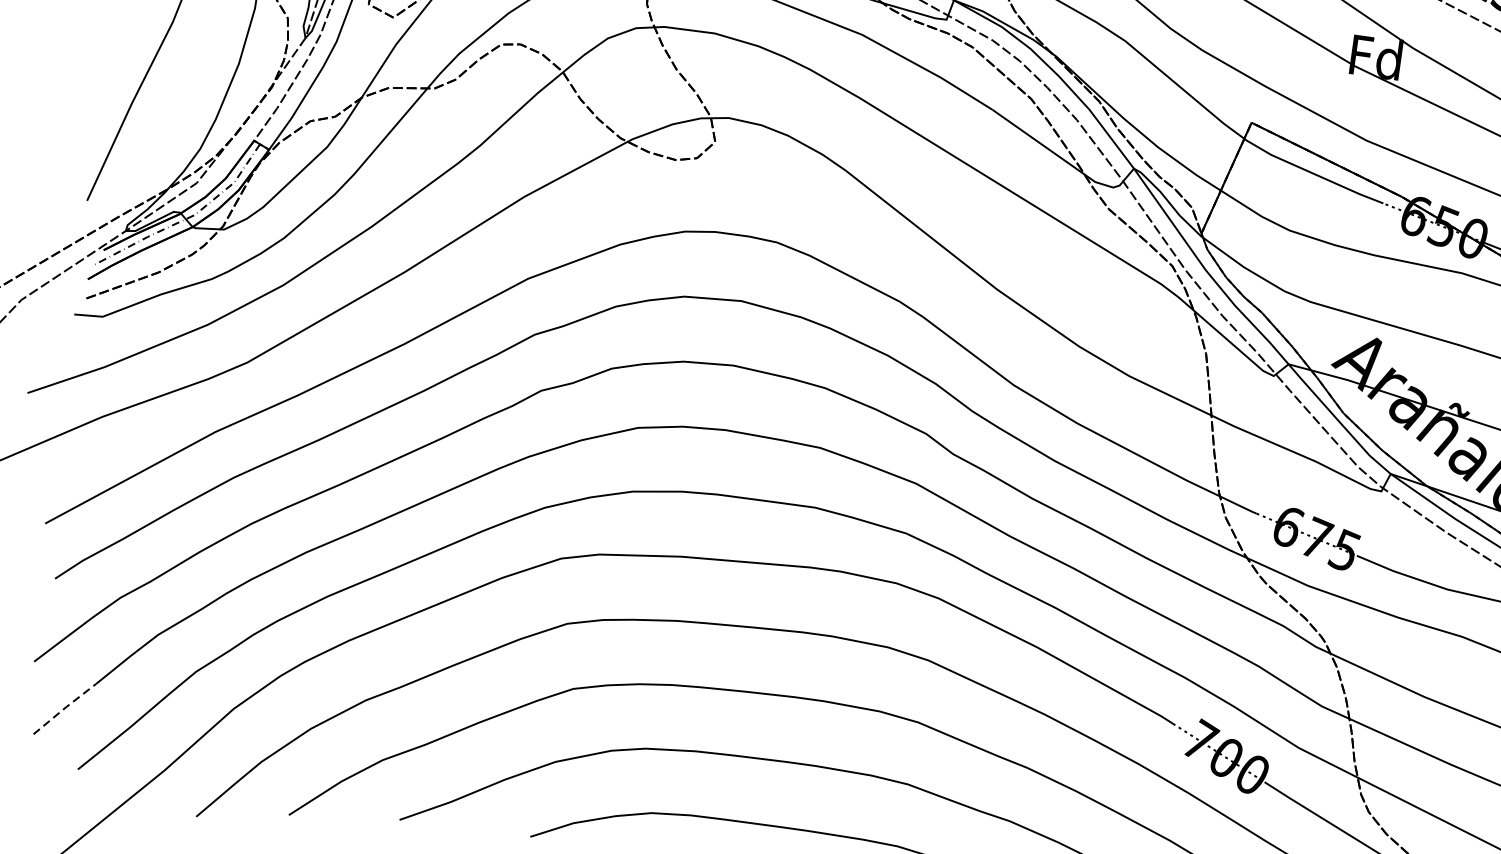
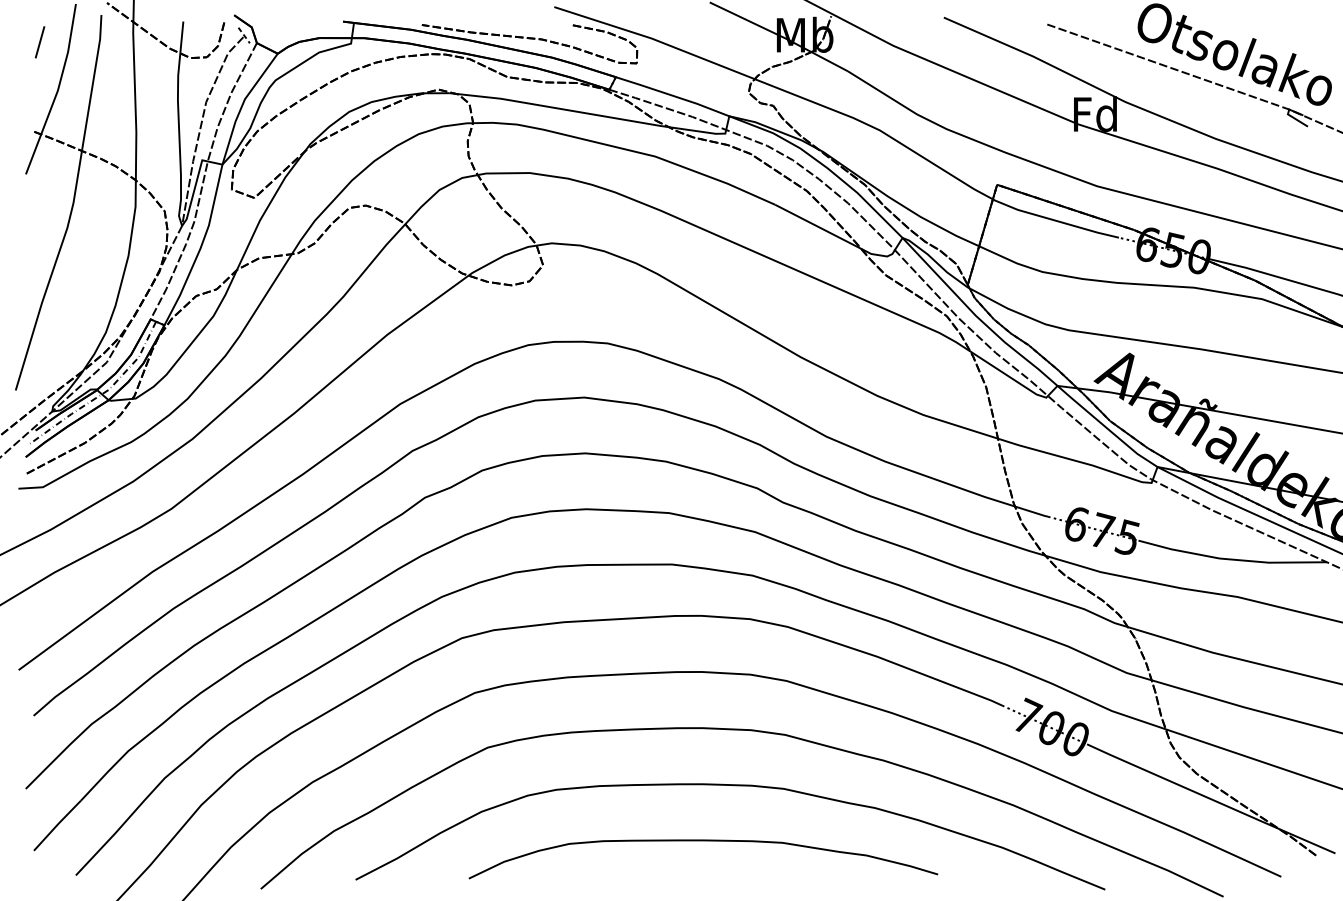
line: (64, 707) -> (57, 824), dashed -> solid

